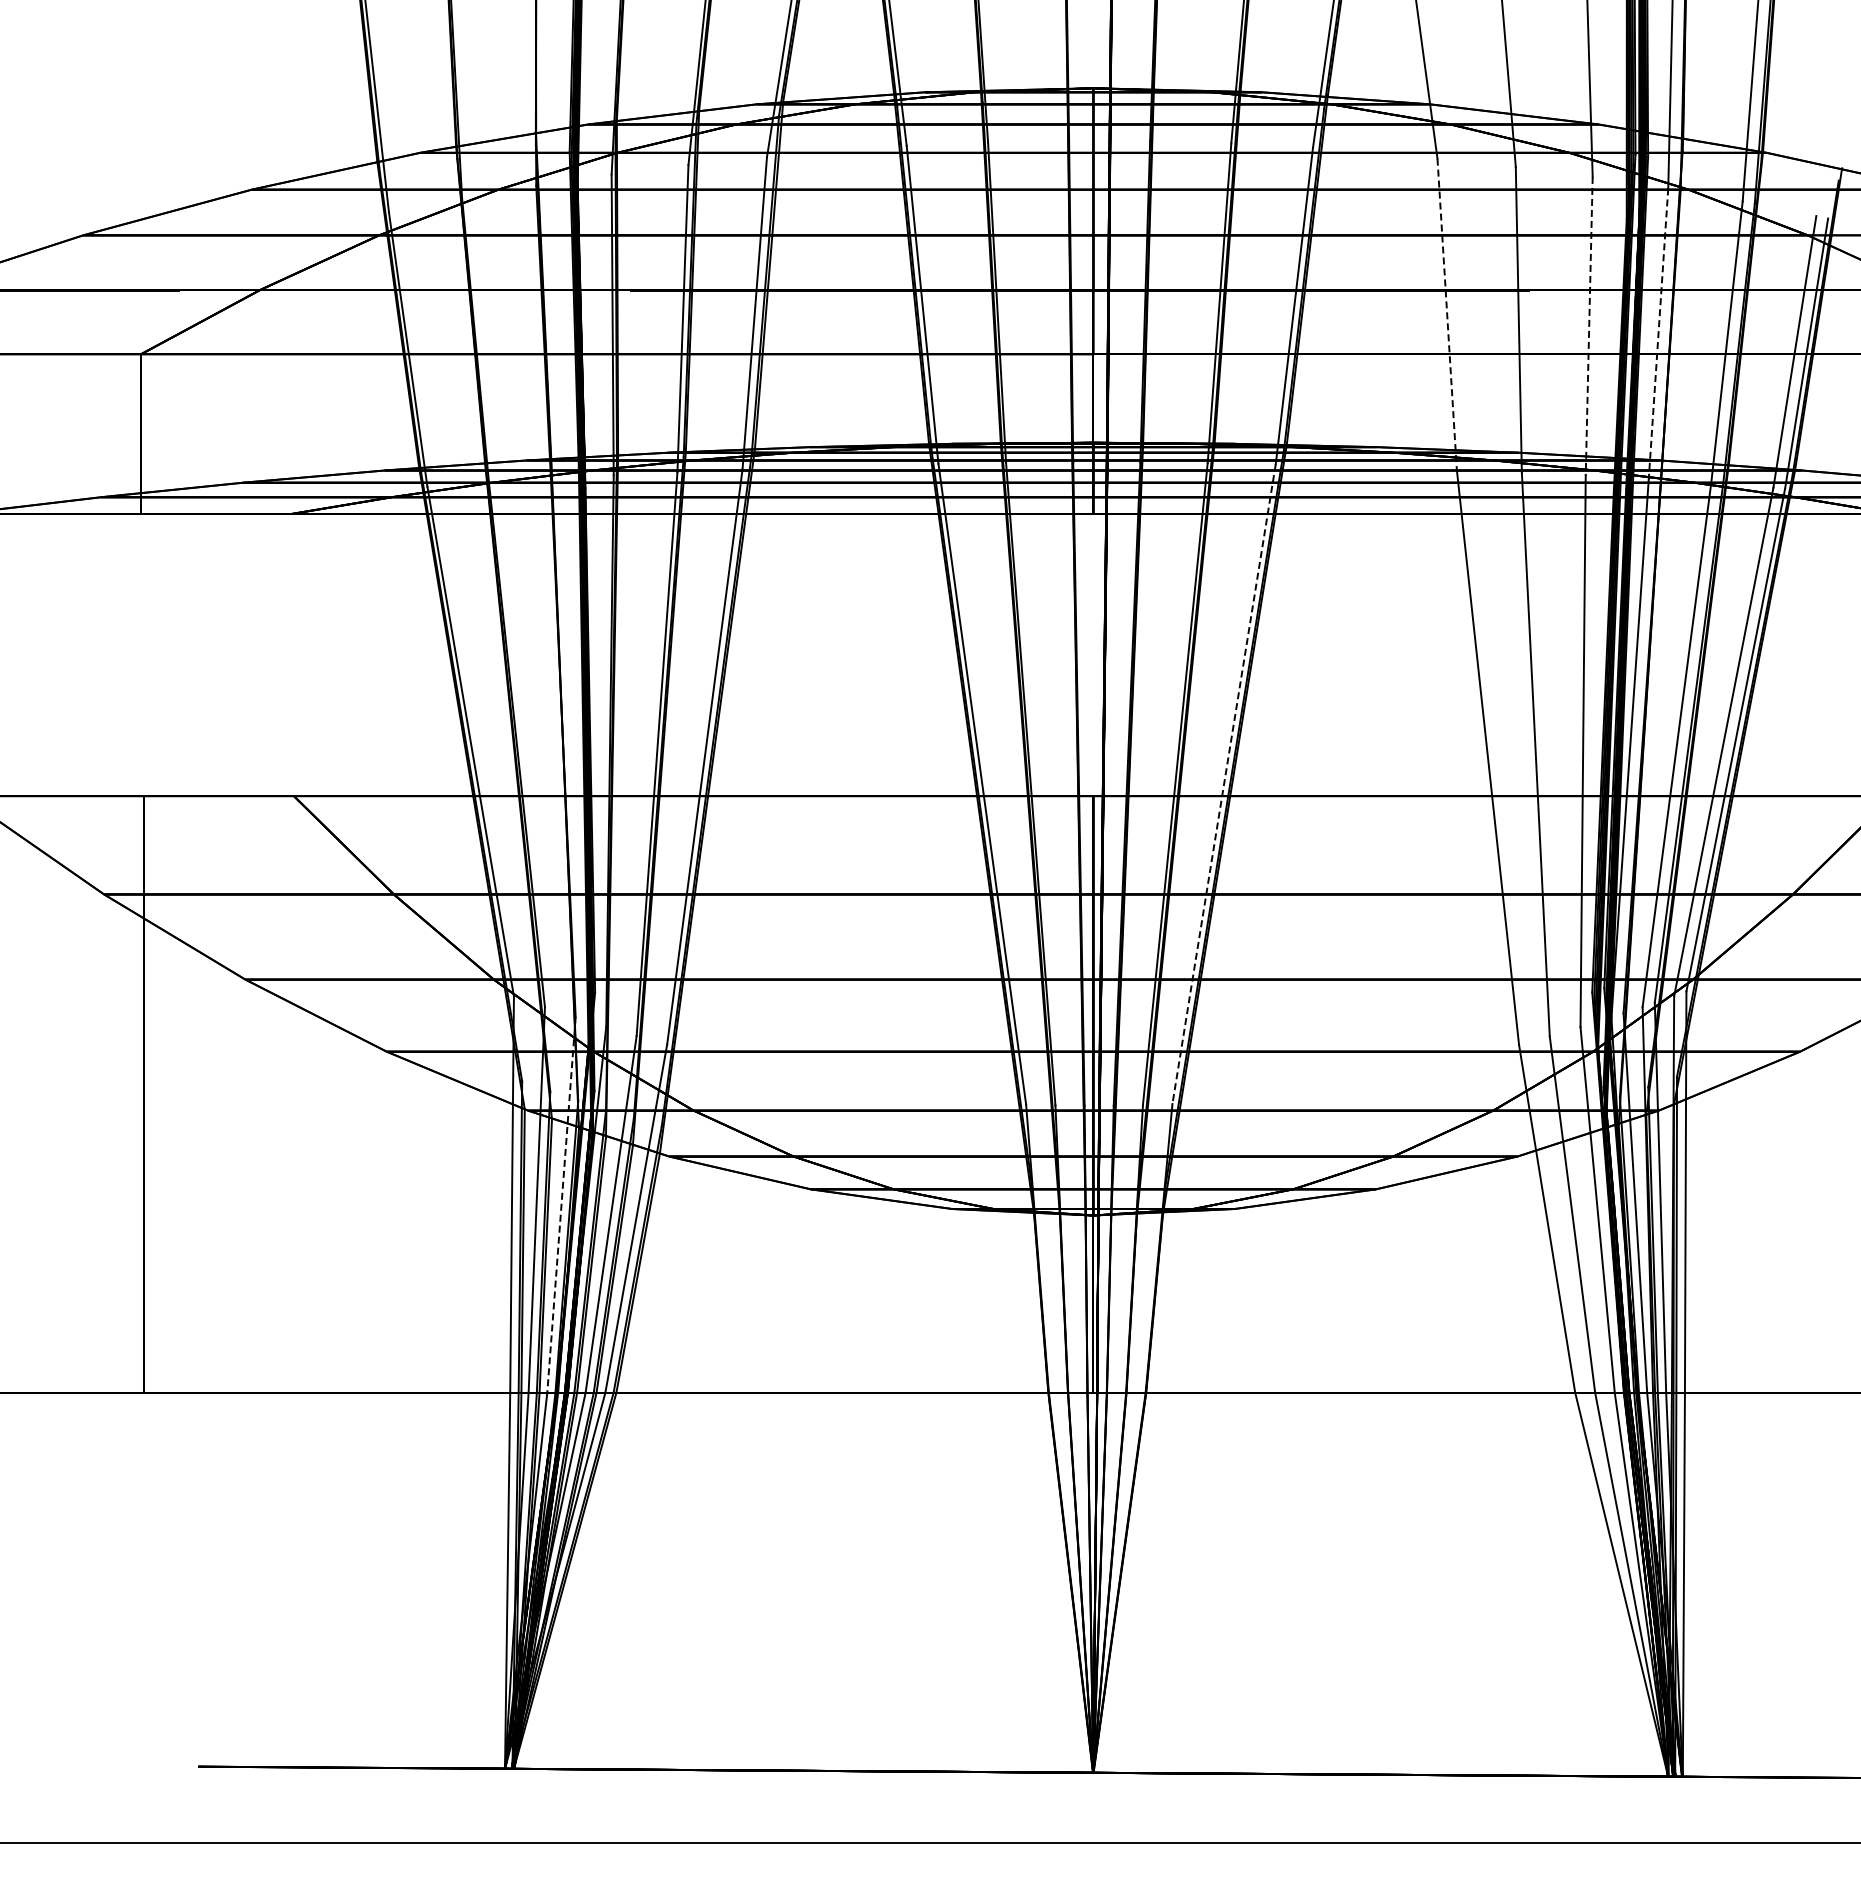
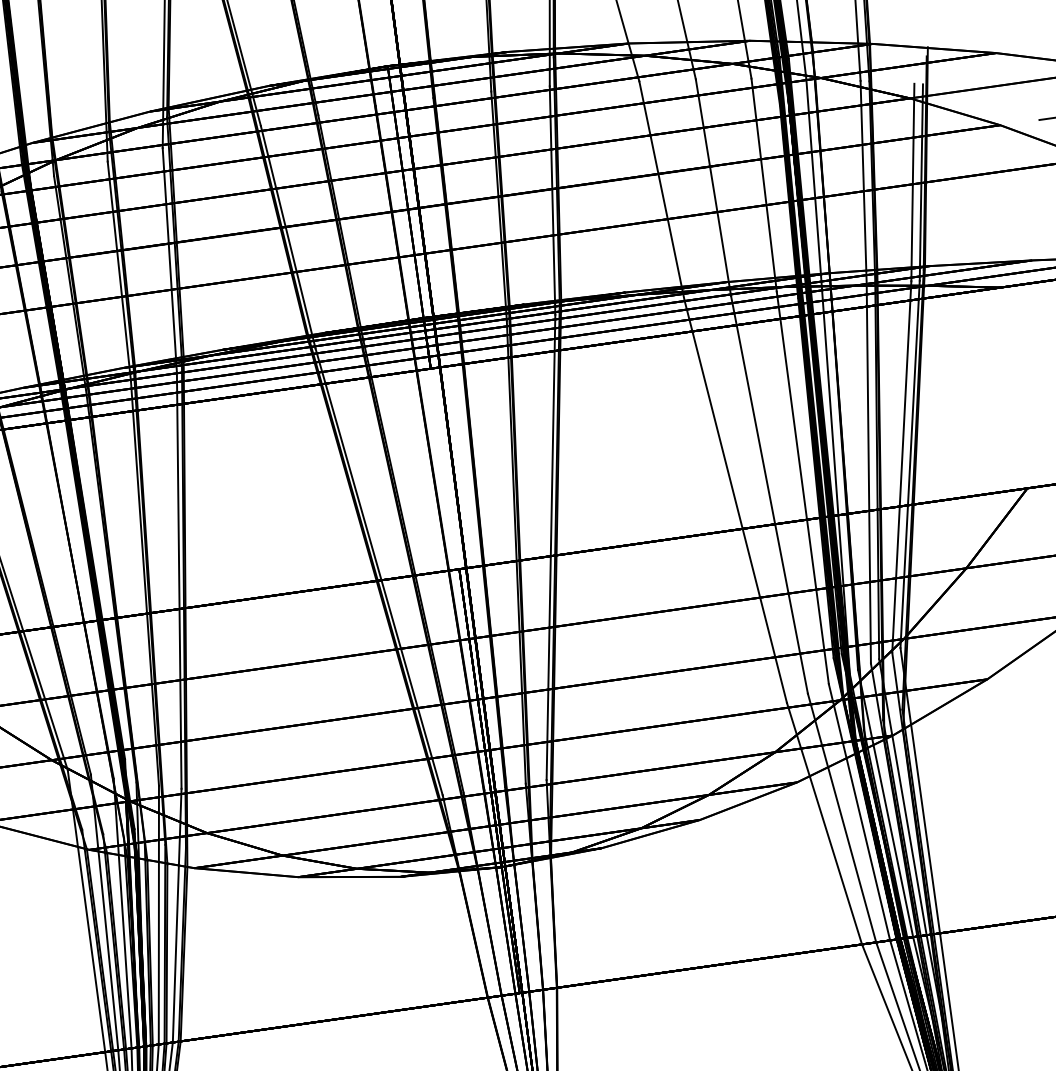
line: (1447, 314) -> (662, 191), dashed -> solid
line: (1589, 326) -> (764, 185), dashed -> solid
line: (1658, 333) -> (814, 183), dashed -> solid
line: (1224, 784) -> (551, 547), dashed -> solid
line: (561, 1205) -> (122, 913), dashed -> solid

